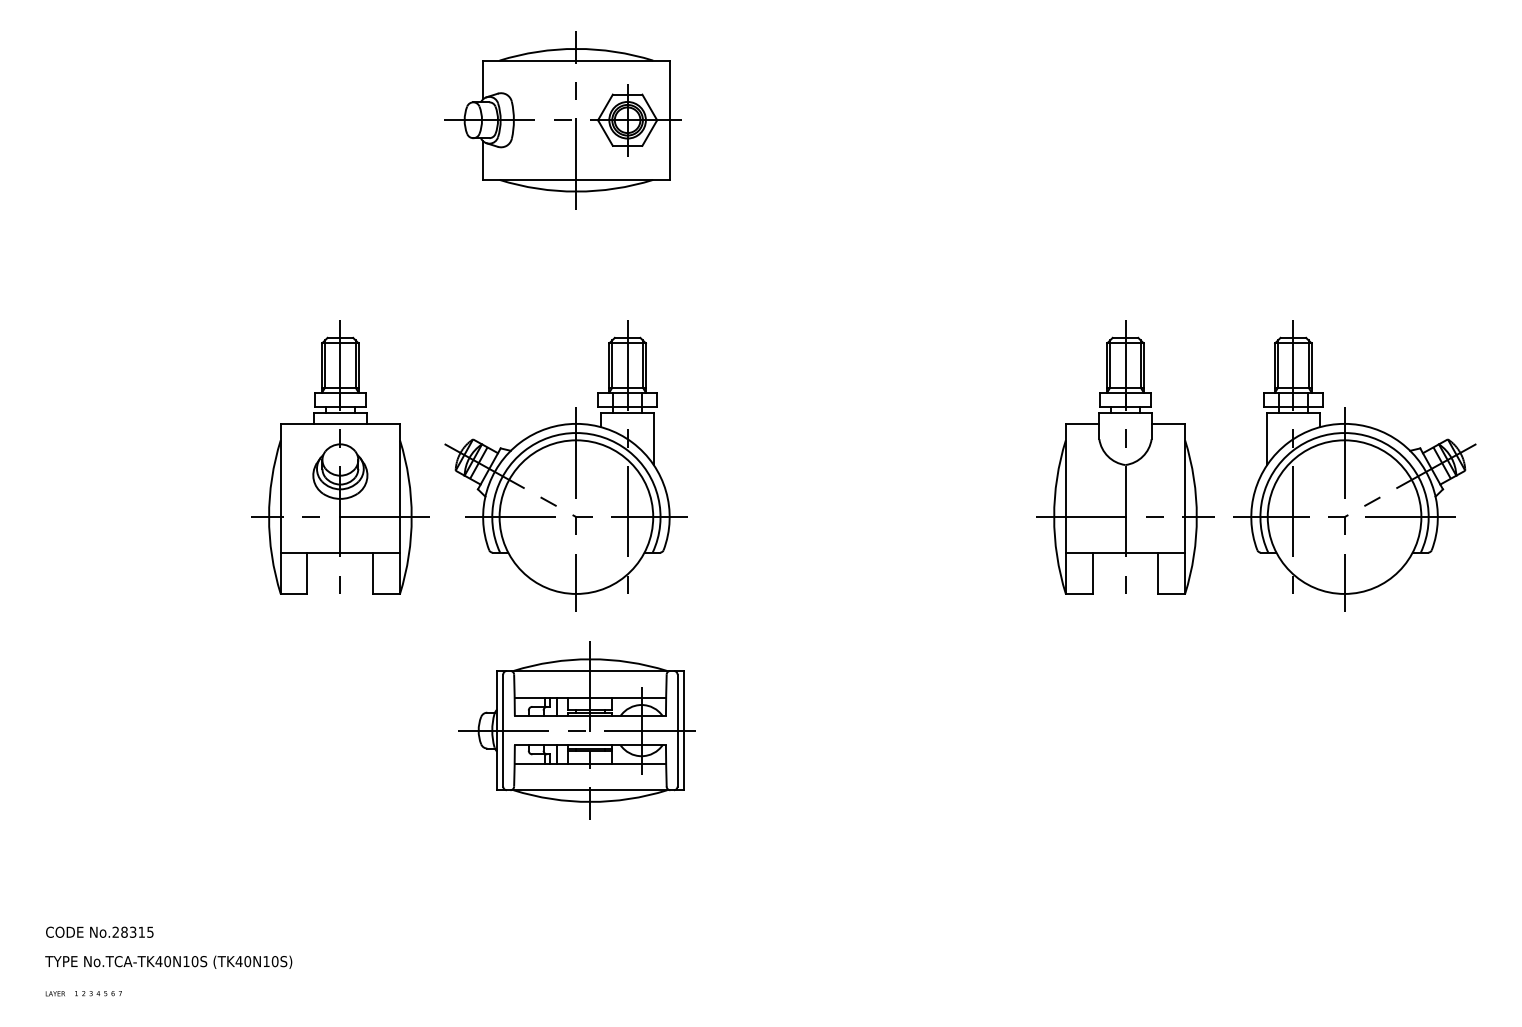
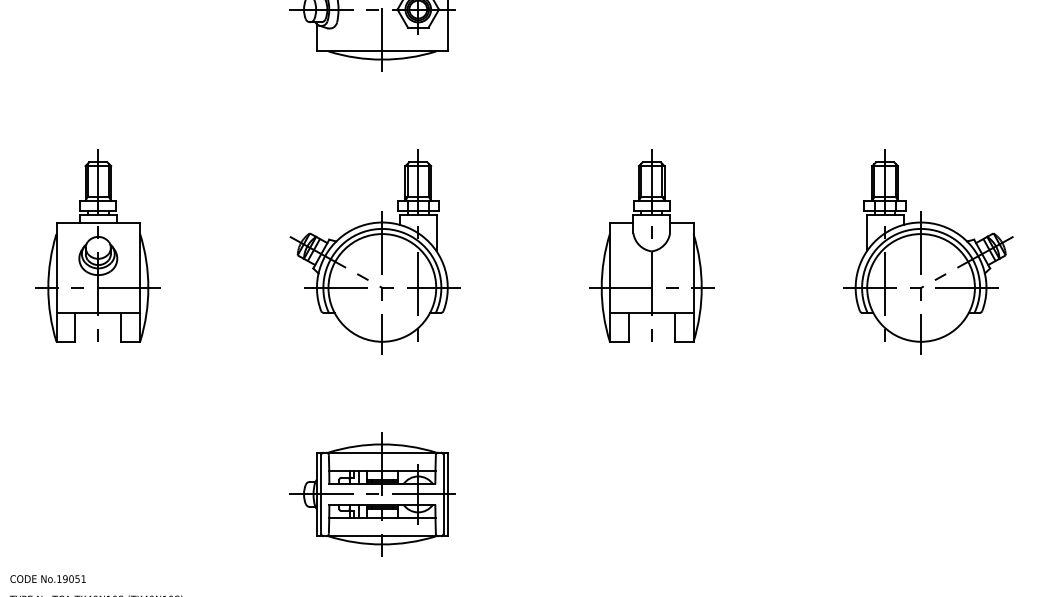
part: (340, 457) -> (98, 246), moved
part: (1125, 457) -> (651, 246), moved
part: (576, 730) -> (372, 494), moved
text: (132, 931) -> (71, 578), No.28315 -> No.19051

